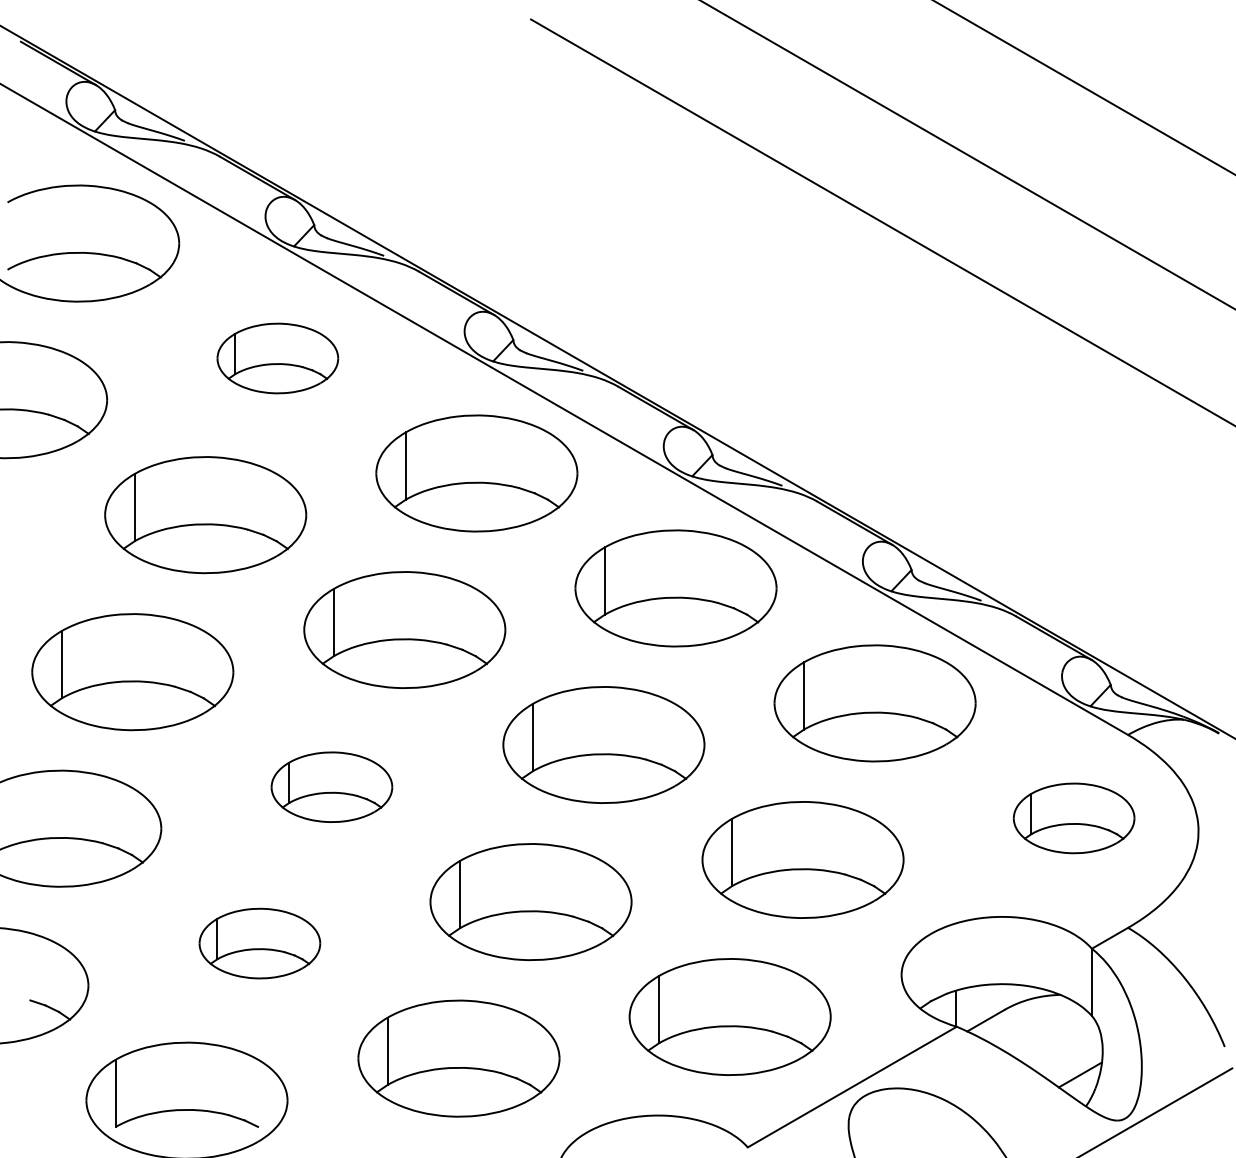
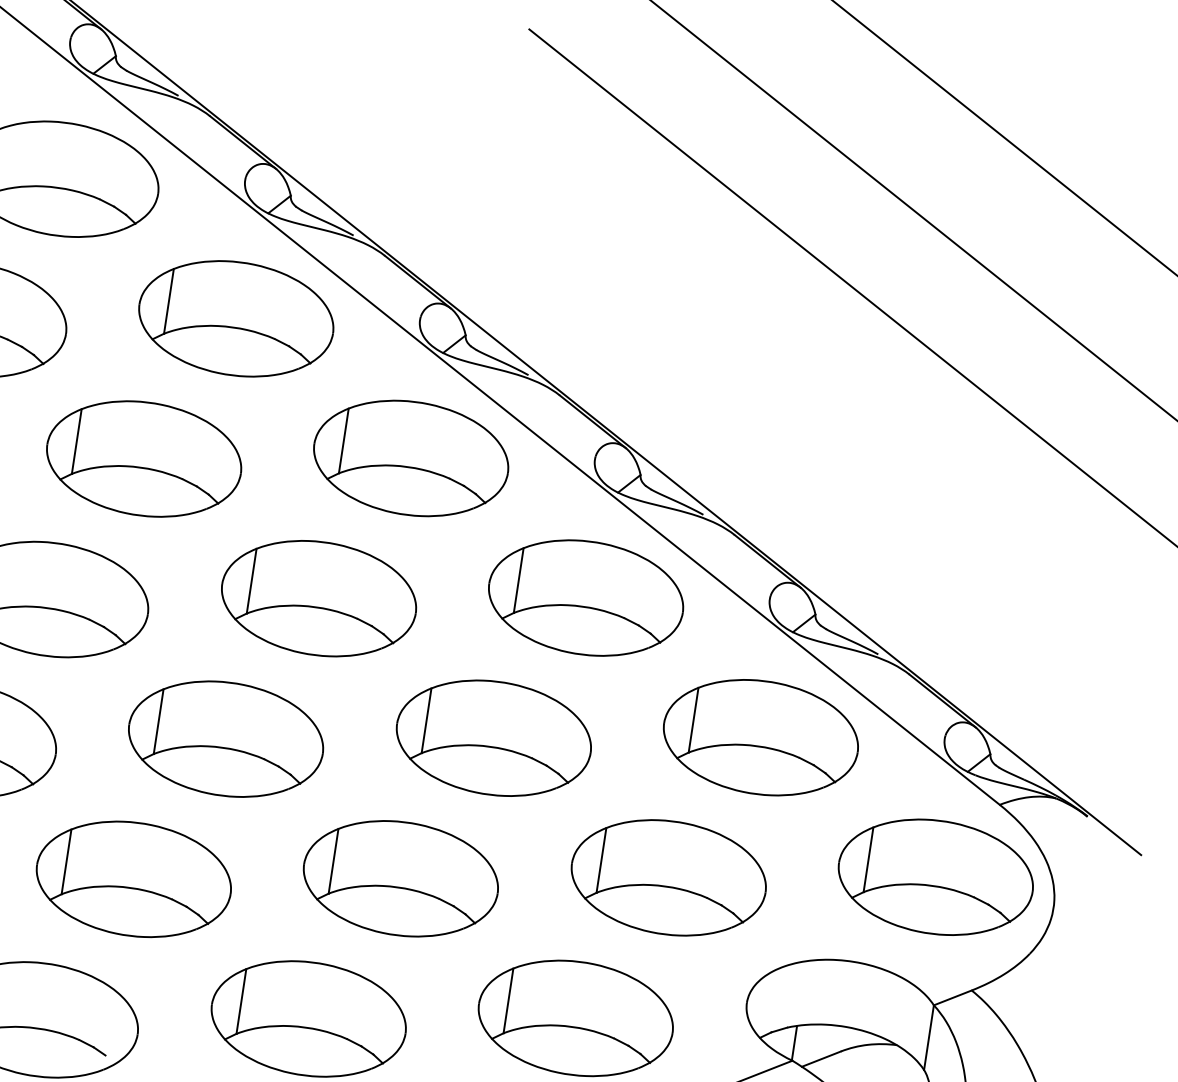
part: (277, 358) -> (236, 318), size x1.67
part: (331, 787) -> (225, 739), size x1.67
part: (1073, 818) -> (935, 877), size x1.67
part: (259, 943) -> (133, 879), size x1.67

